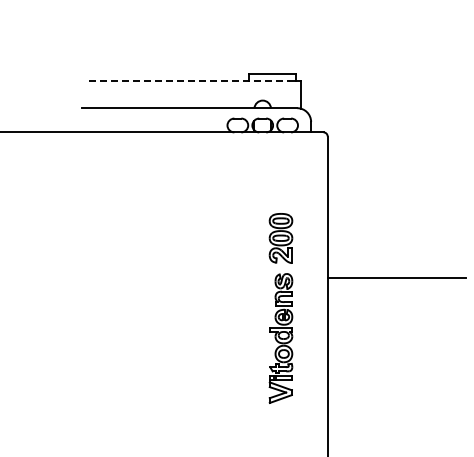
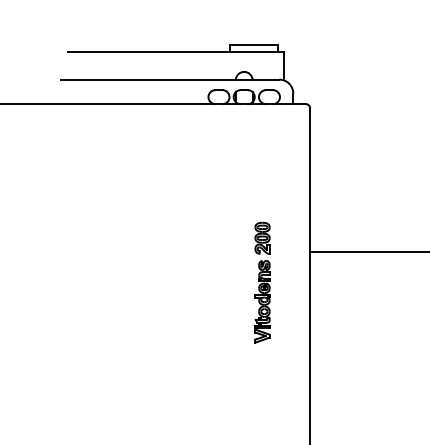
line: (189, 81) -> (169, 52), dashed -> solid
part: (280, 308) -> (262, 282), size x0.62

